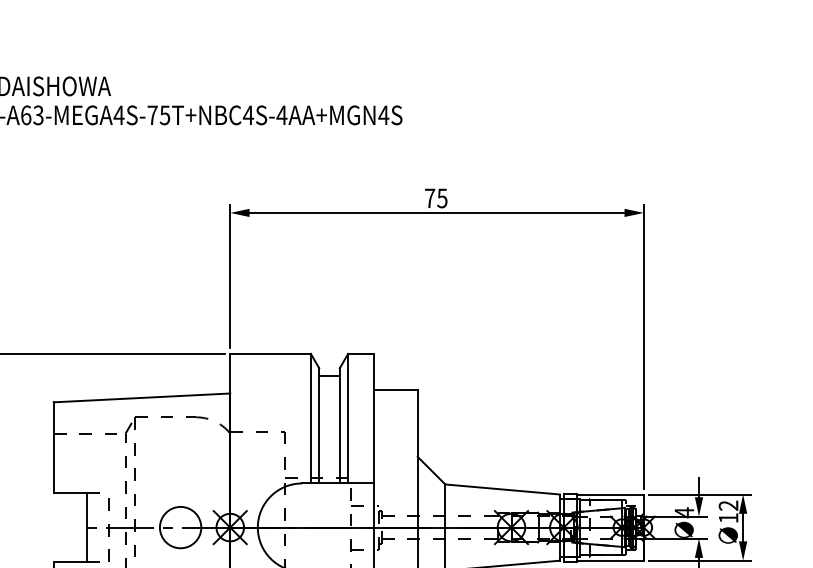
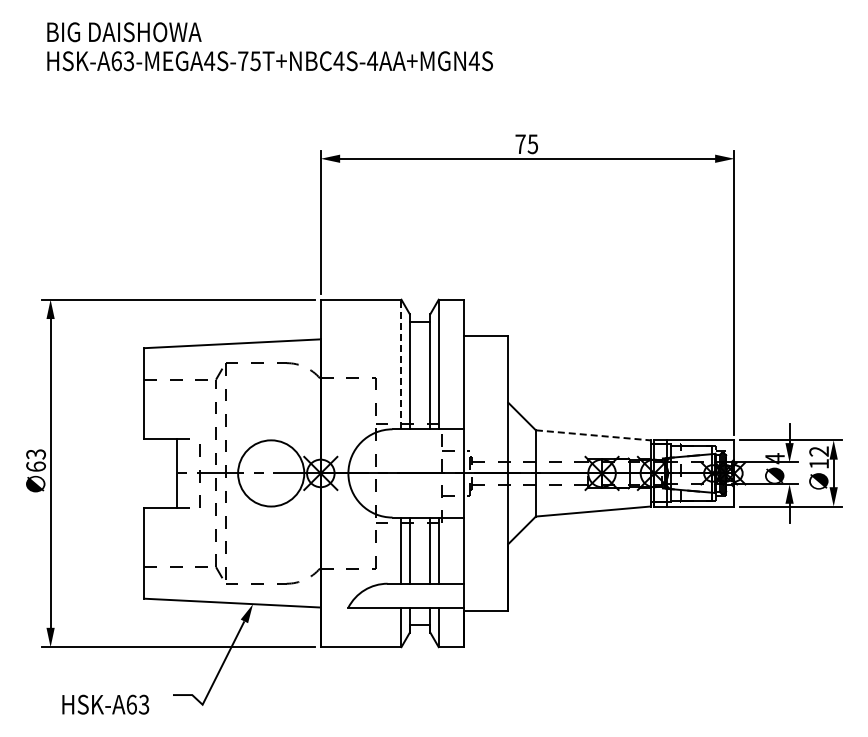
line: (310, 418) -> (401, 364), solid -> dashed
line: (502, 489) -> (593, 435), solid -> dashed
circle: (179, 527) -> (270, 473), size x1.6

